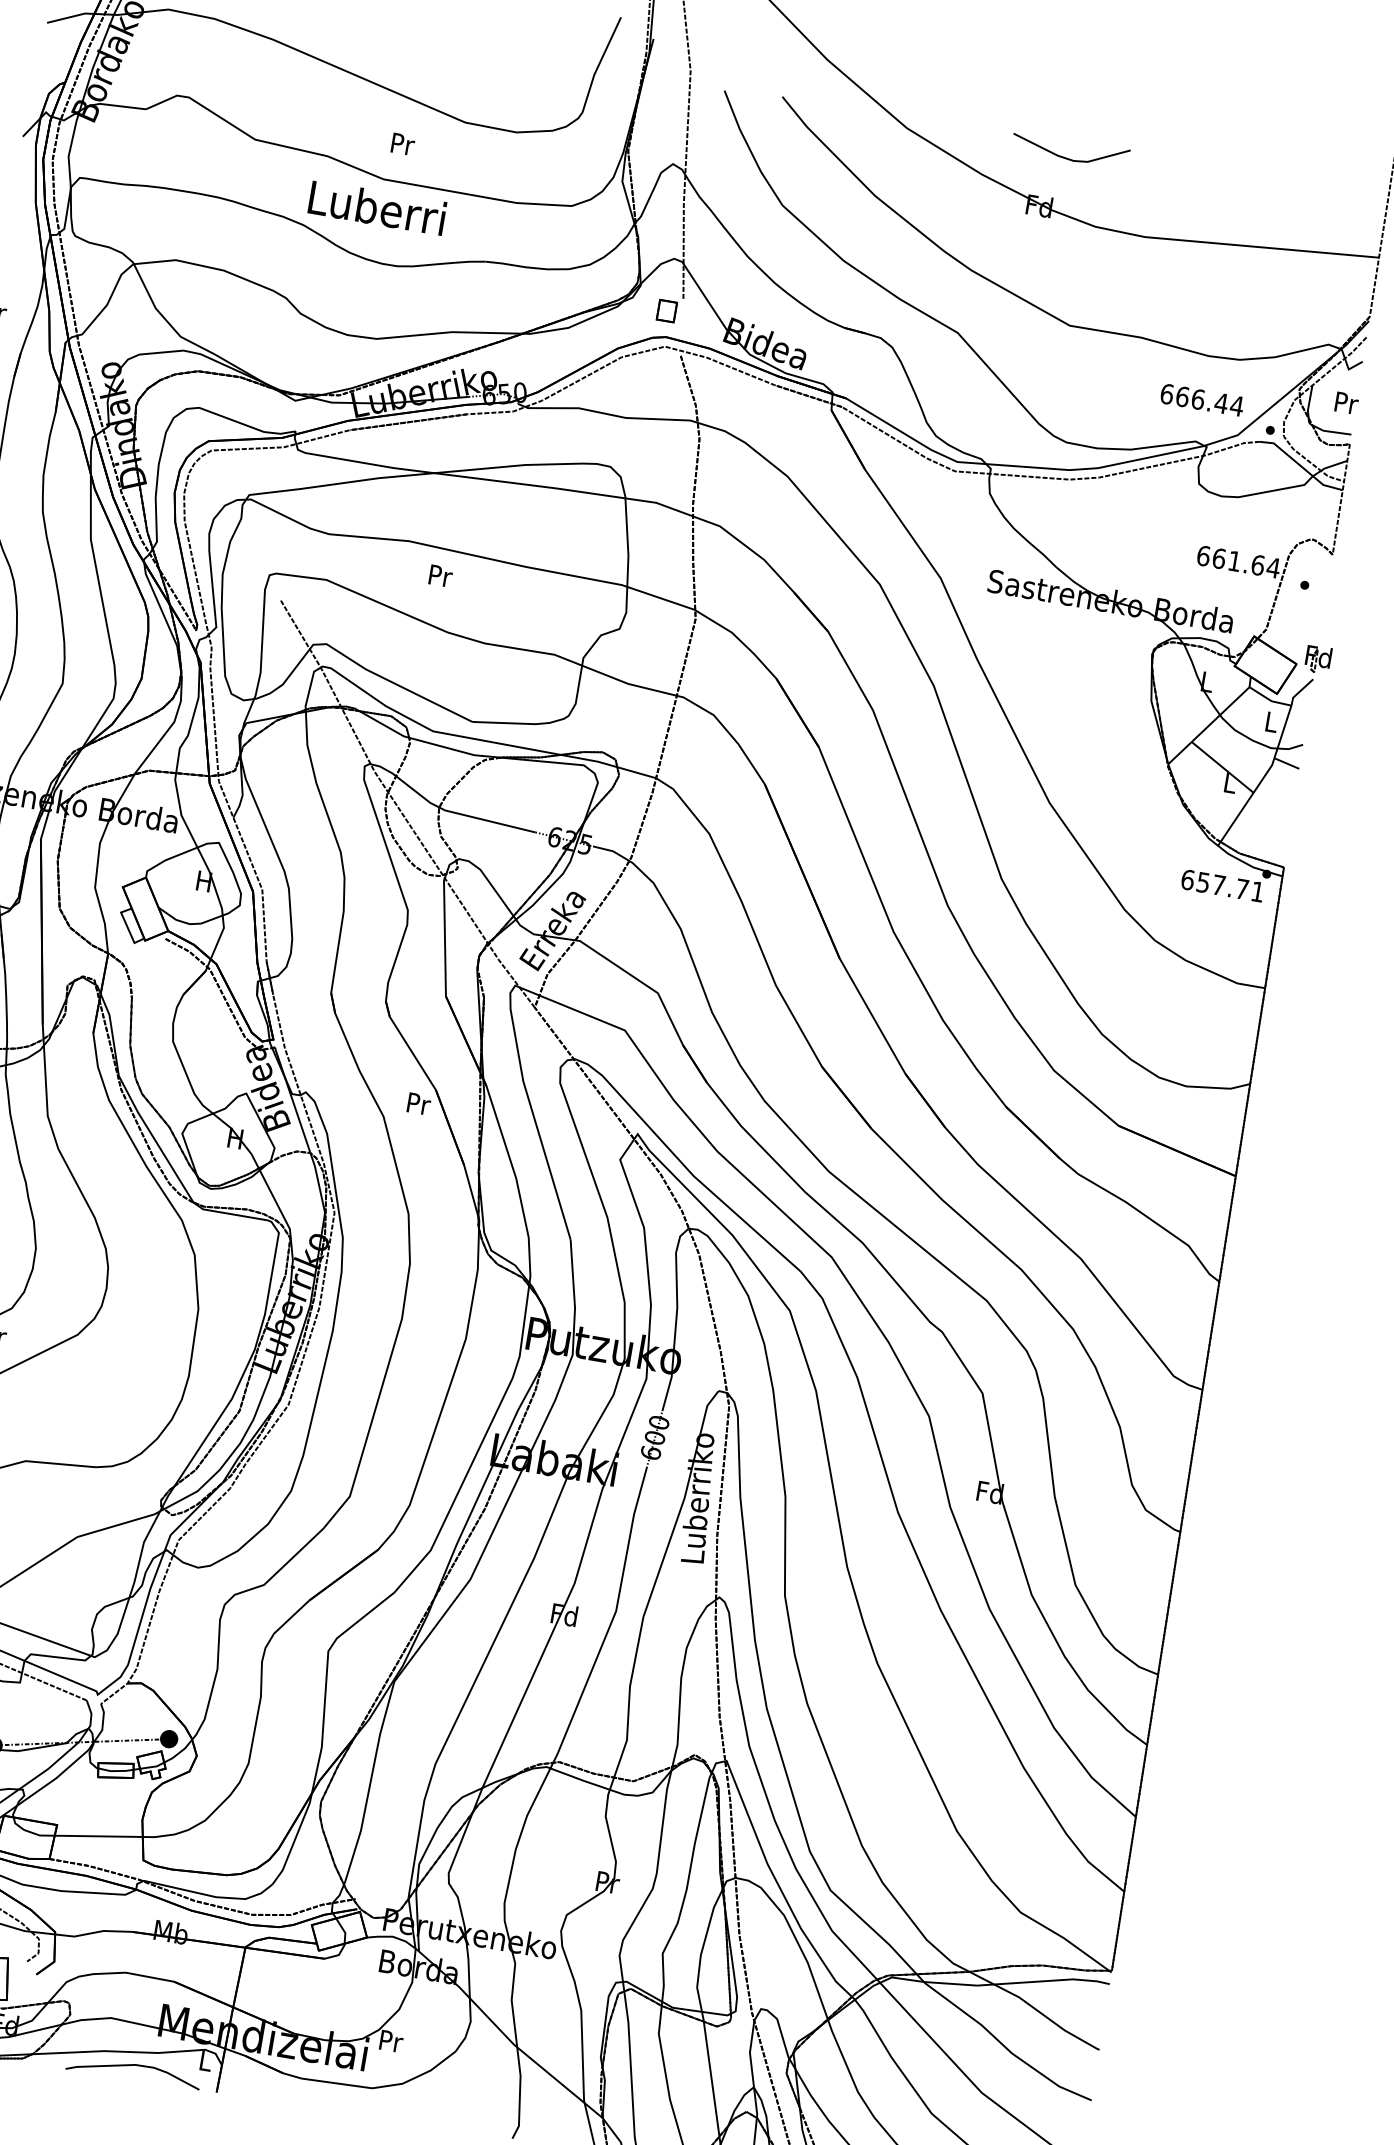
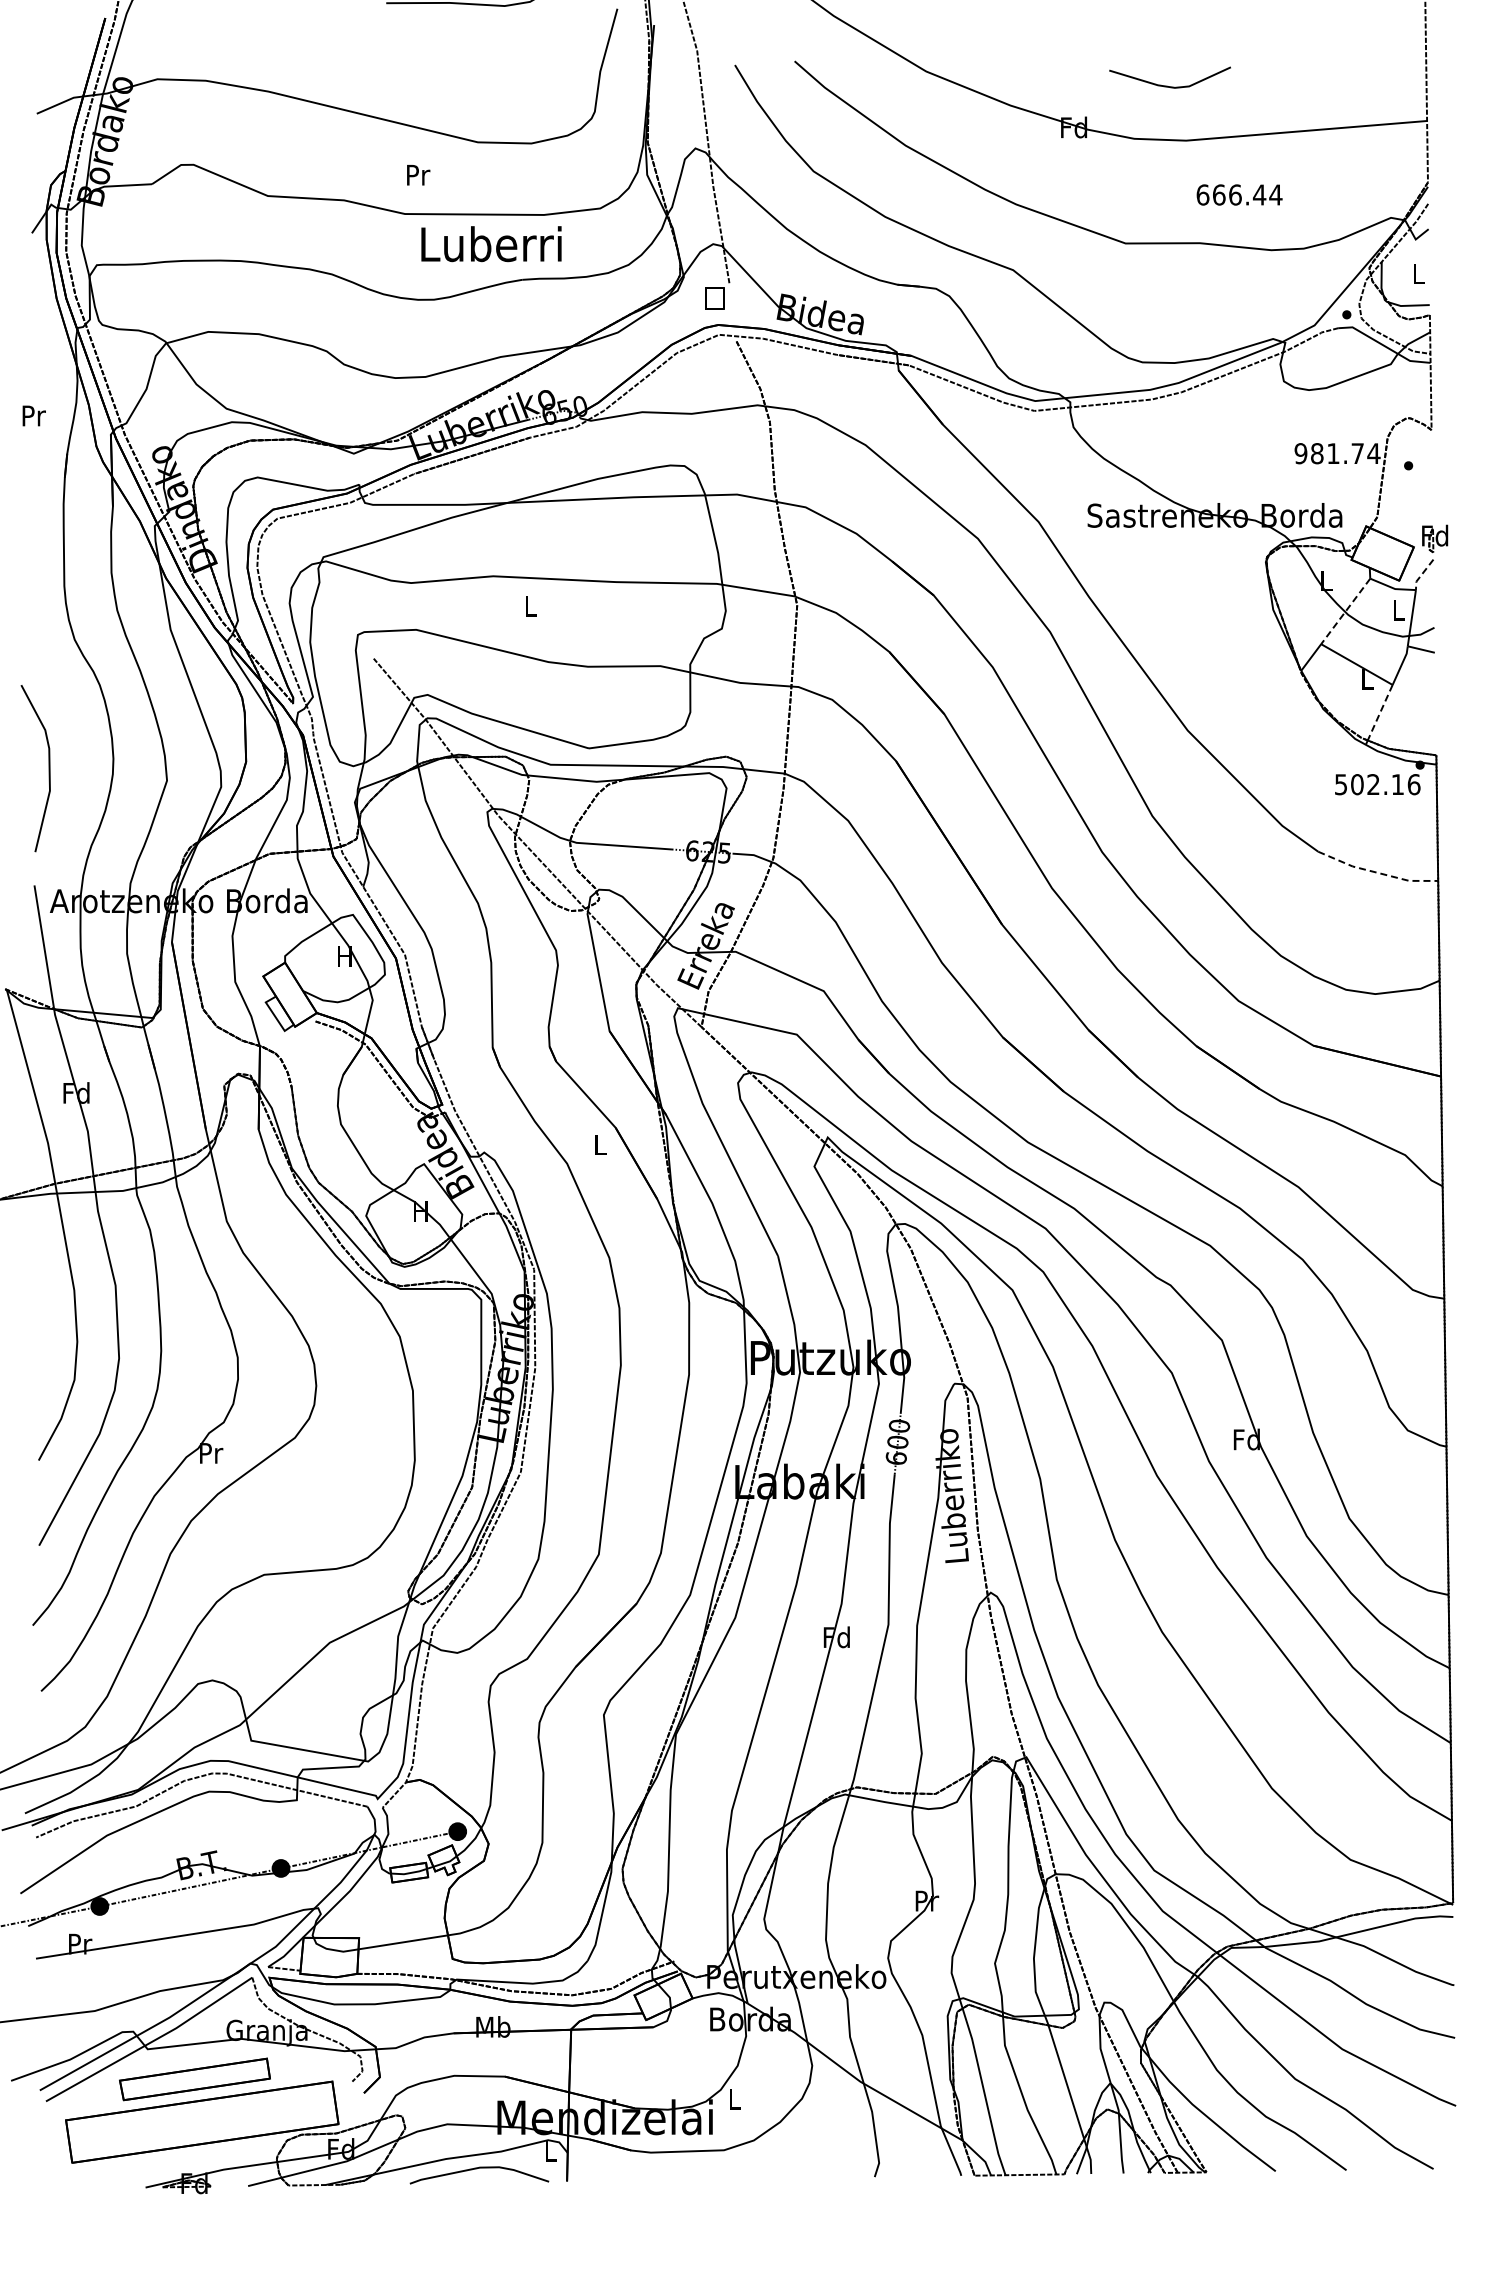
line: (1066, 157) -> (1167, 85), moved
text: (377, 208) -> (491, 244), moved
text: (1202, 399) -> (1239, 194), moved
text: (1346, 402) -> (1419, 273), Pr -> L
text: (1230, 560) -> (1329, 453), 661.64 -> 981.74
text: (440, 575) -> (531, 605), Pr -> L
line: (1299, 691) -> (1421, 574), solid -> dashed
line: (1220, 714) -> (1345, 611), solid -> dashed
line: (1237, 818) -> (1380, 713), solid -> dashed
text: (1222, 885) -> (1377, 784), 657.71 -> 502.16
line: (1207, 969) -> (1376, 872), solid -> dashed
text: (418, 1103) -> (600, 1144), Pr -> L
text: (391, 2041) -> (735, 2099), Pr -> L

